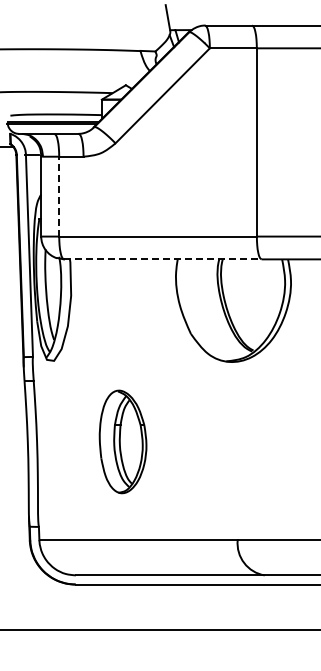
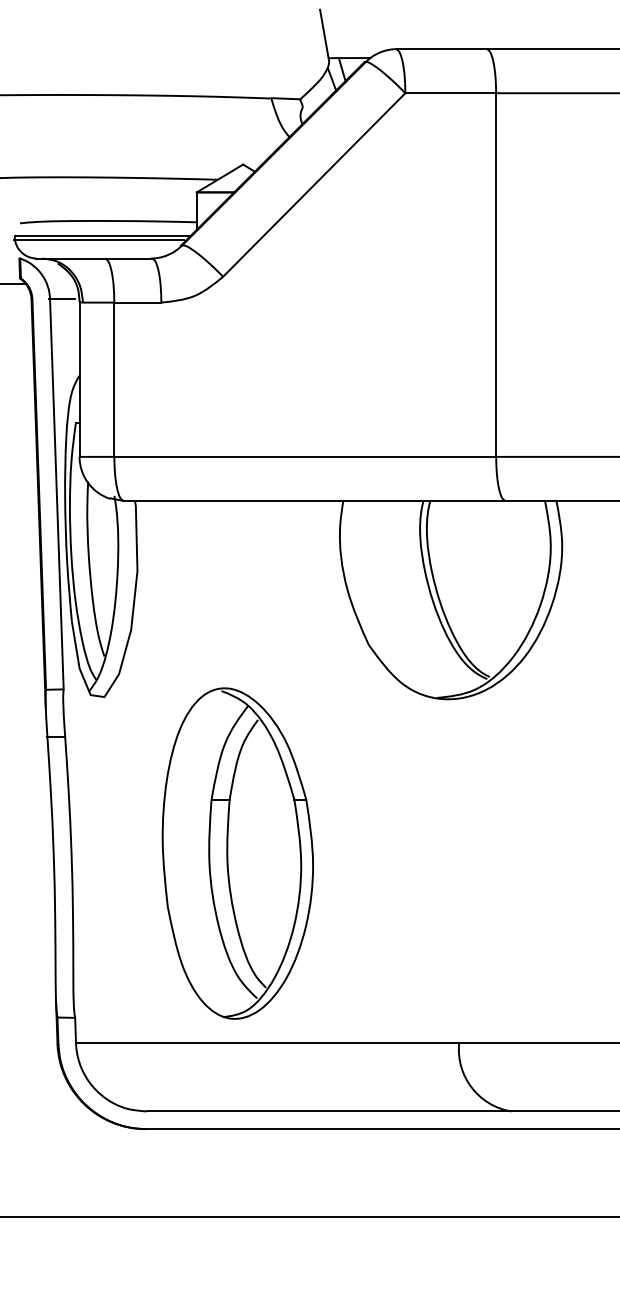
line: (59, 196) -> (114, 379), dashed -> solid
line: (162, 259) -> (313, 501), dashed -> solid
part: (122, 441) -> (236, 852), size x1.67

